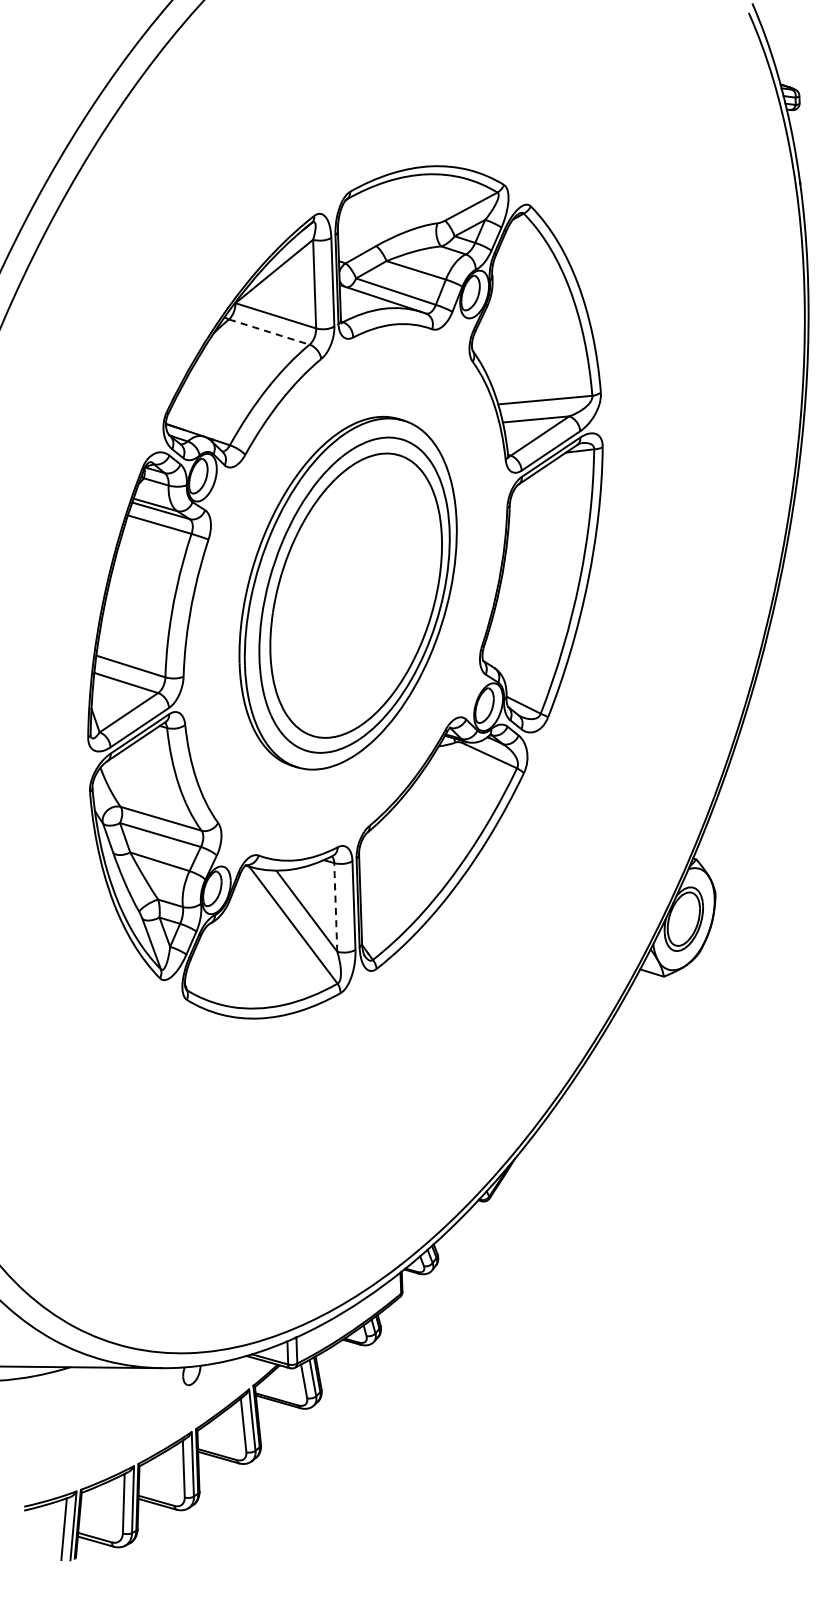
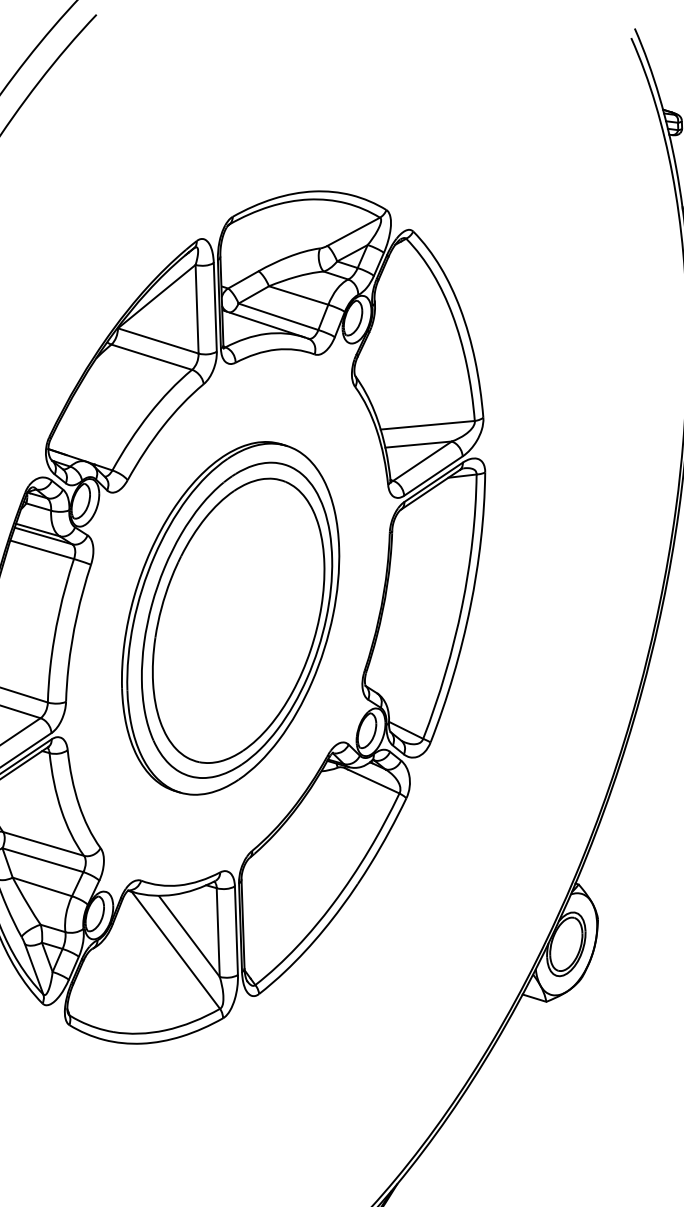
line: (269, 332) -> (151, 357), dashed -> solid
line: (335, 906) -> (217, 931), dashed -> solid

